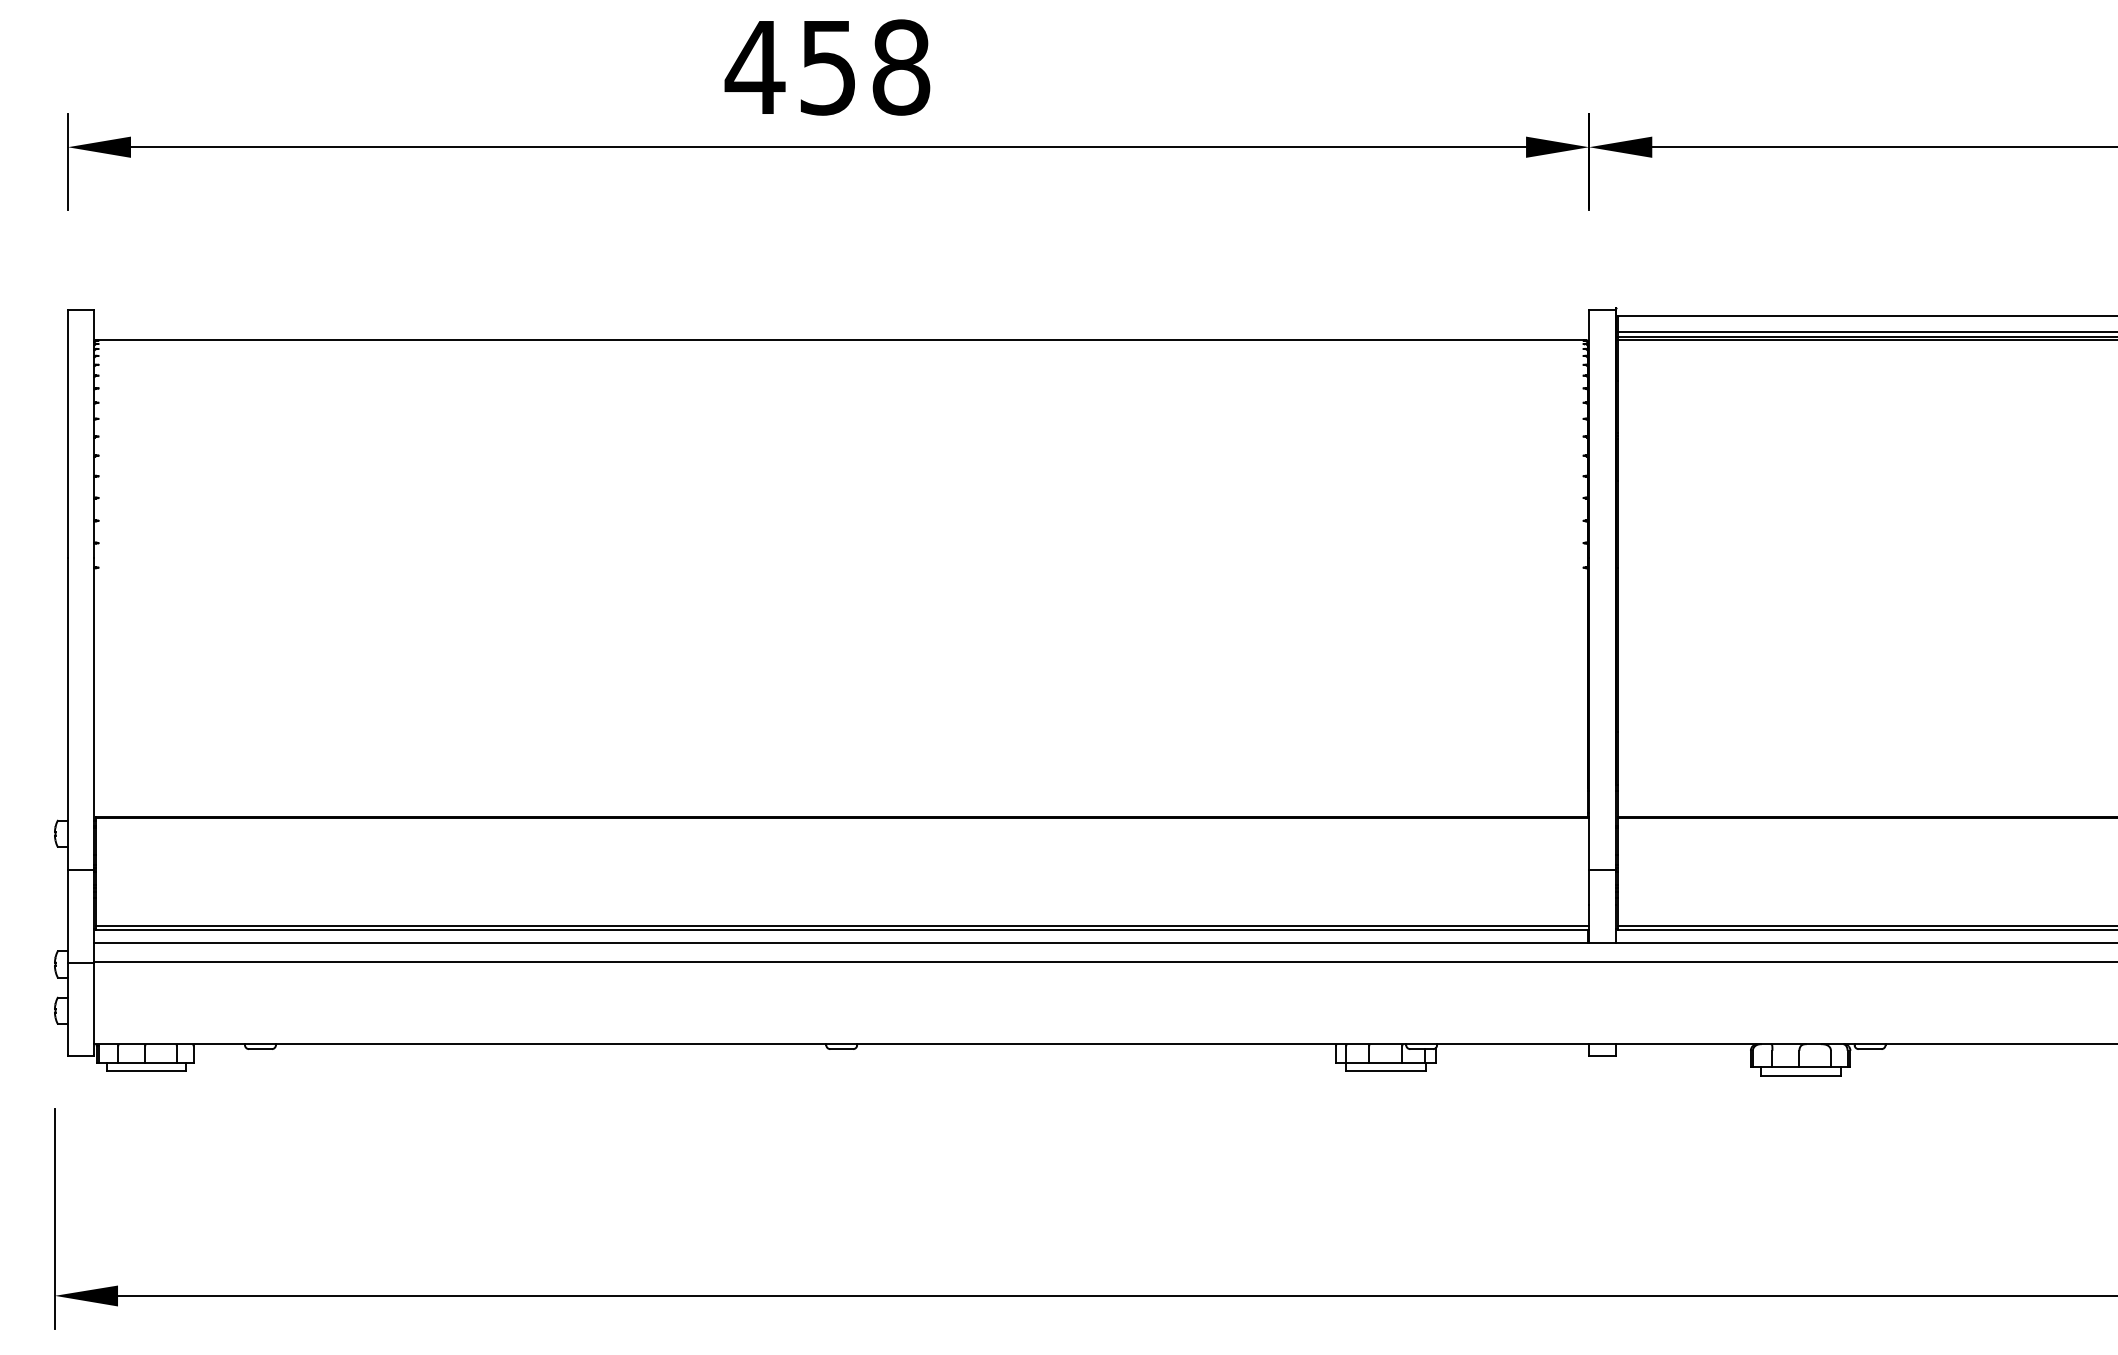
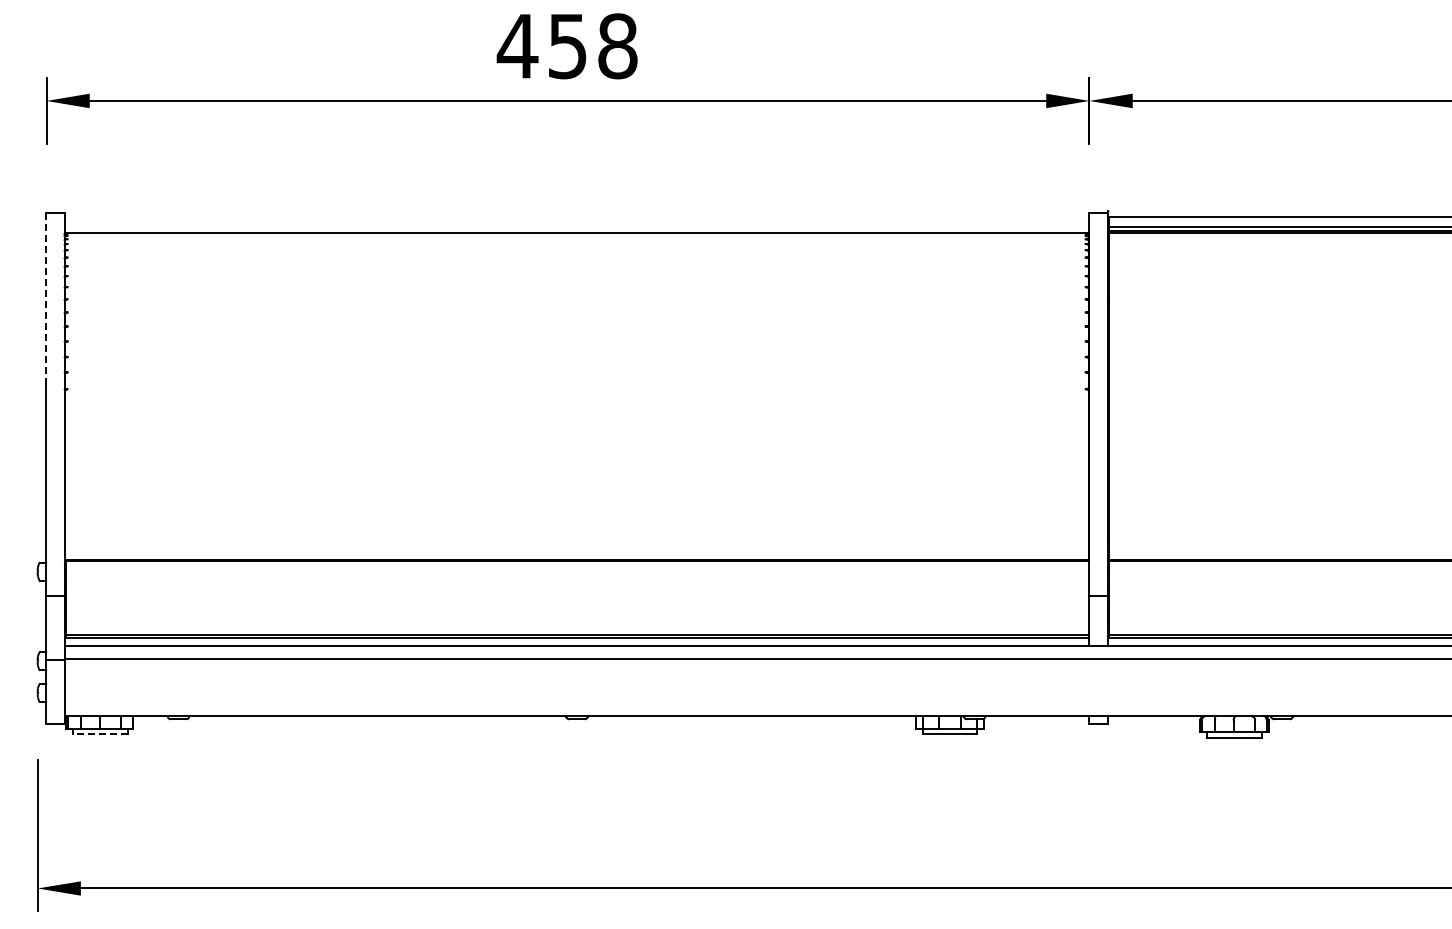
line: (67, 433) -> (46, 297), solid -> dashed
line: (145, 1071) -> (99, 734), solid -> dashed

